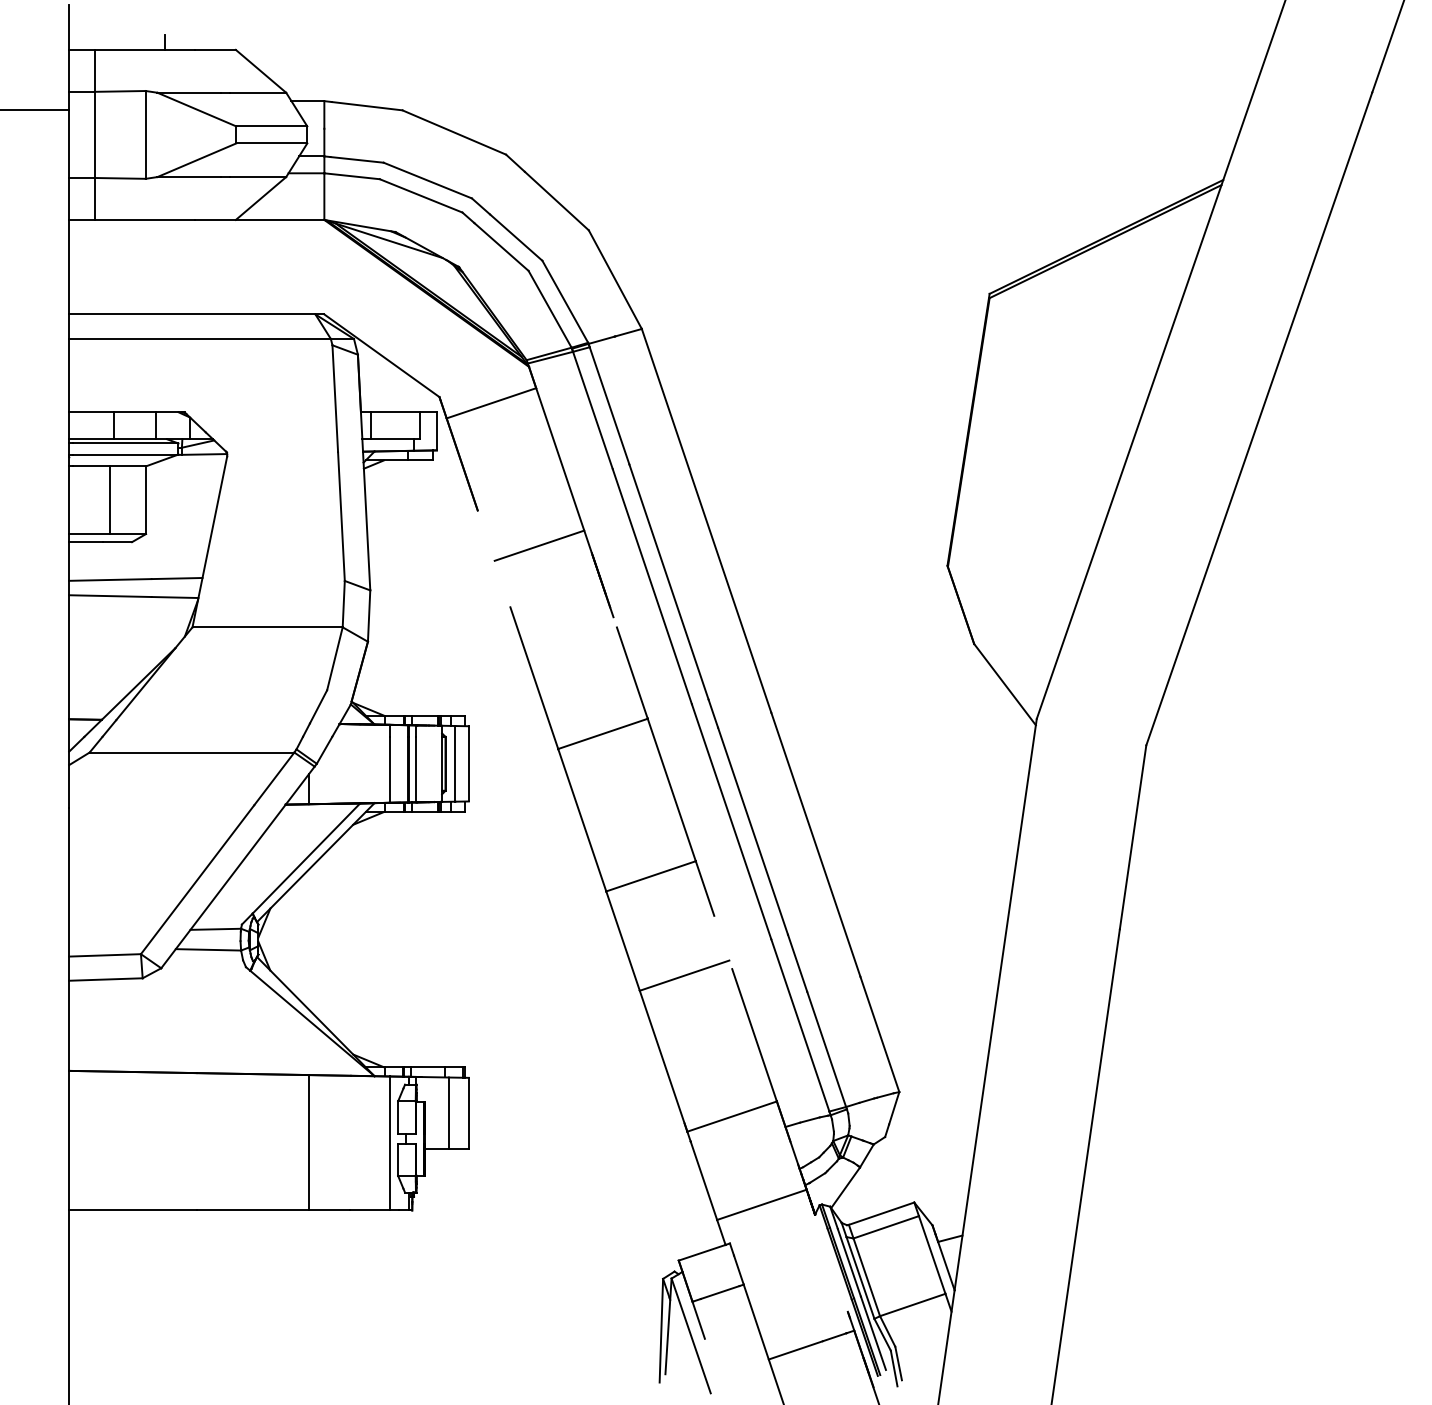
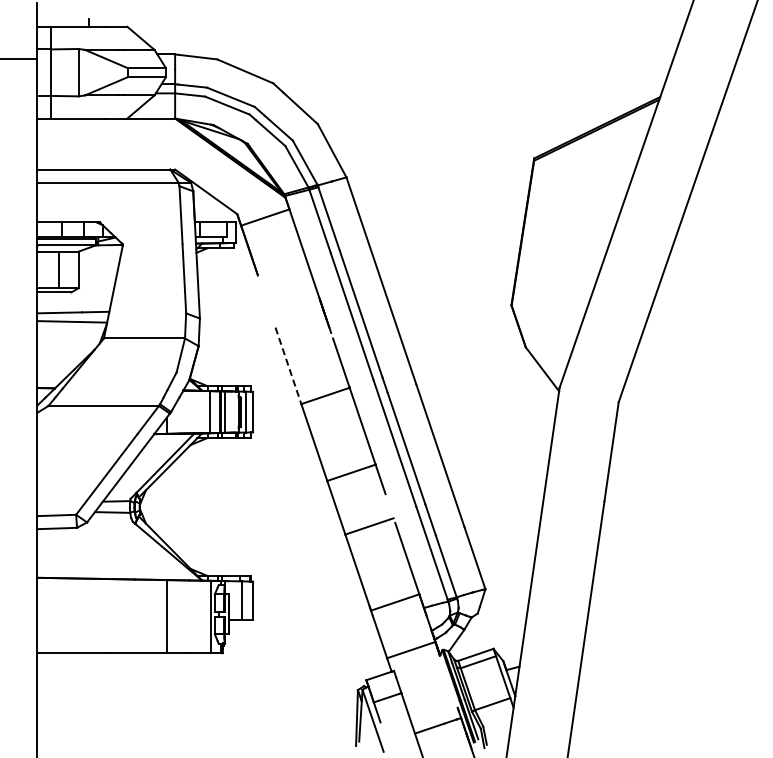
line: (539, 545) -> (291, 294), removed
line: (534, 679) -> (288, 366), solid -> dashed

